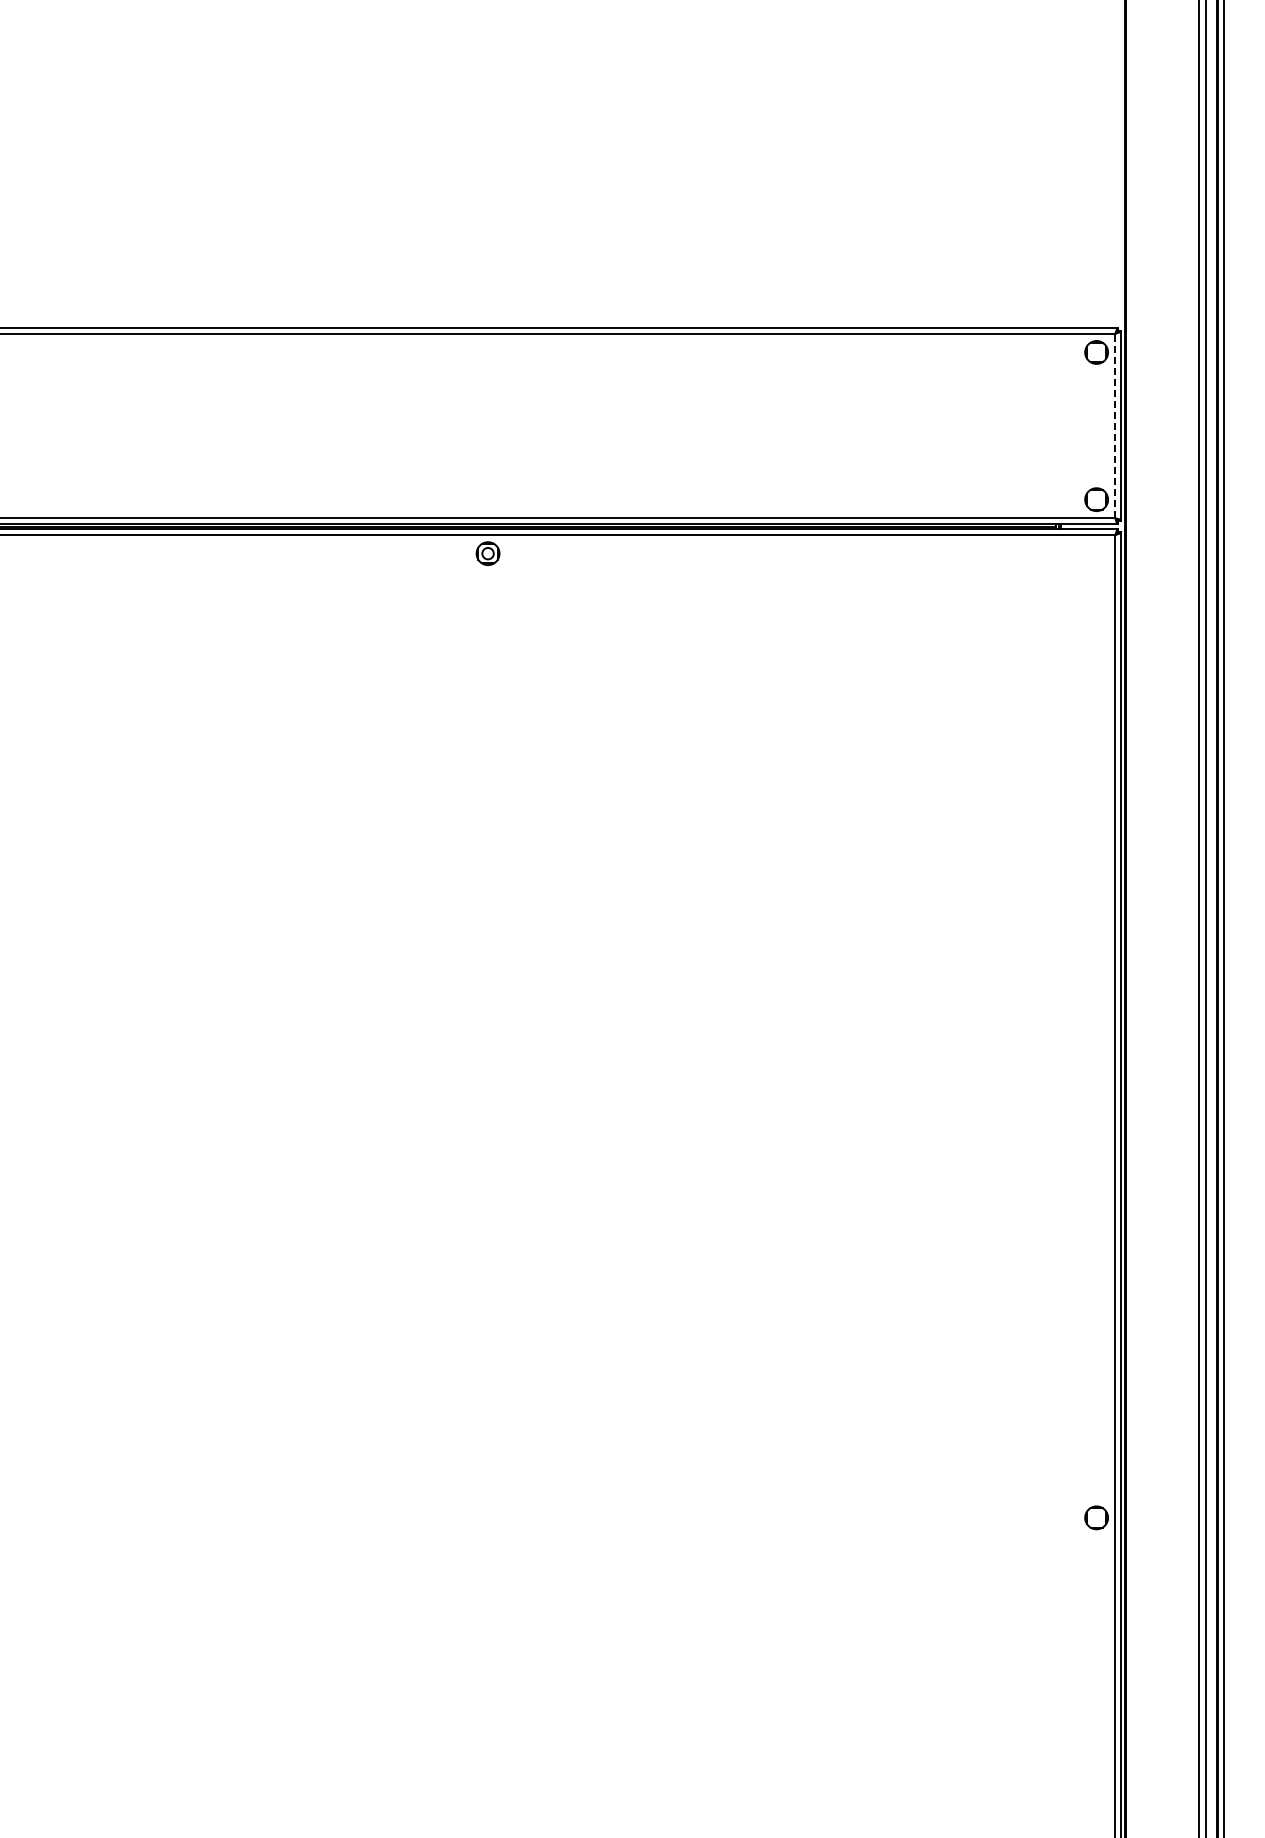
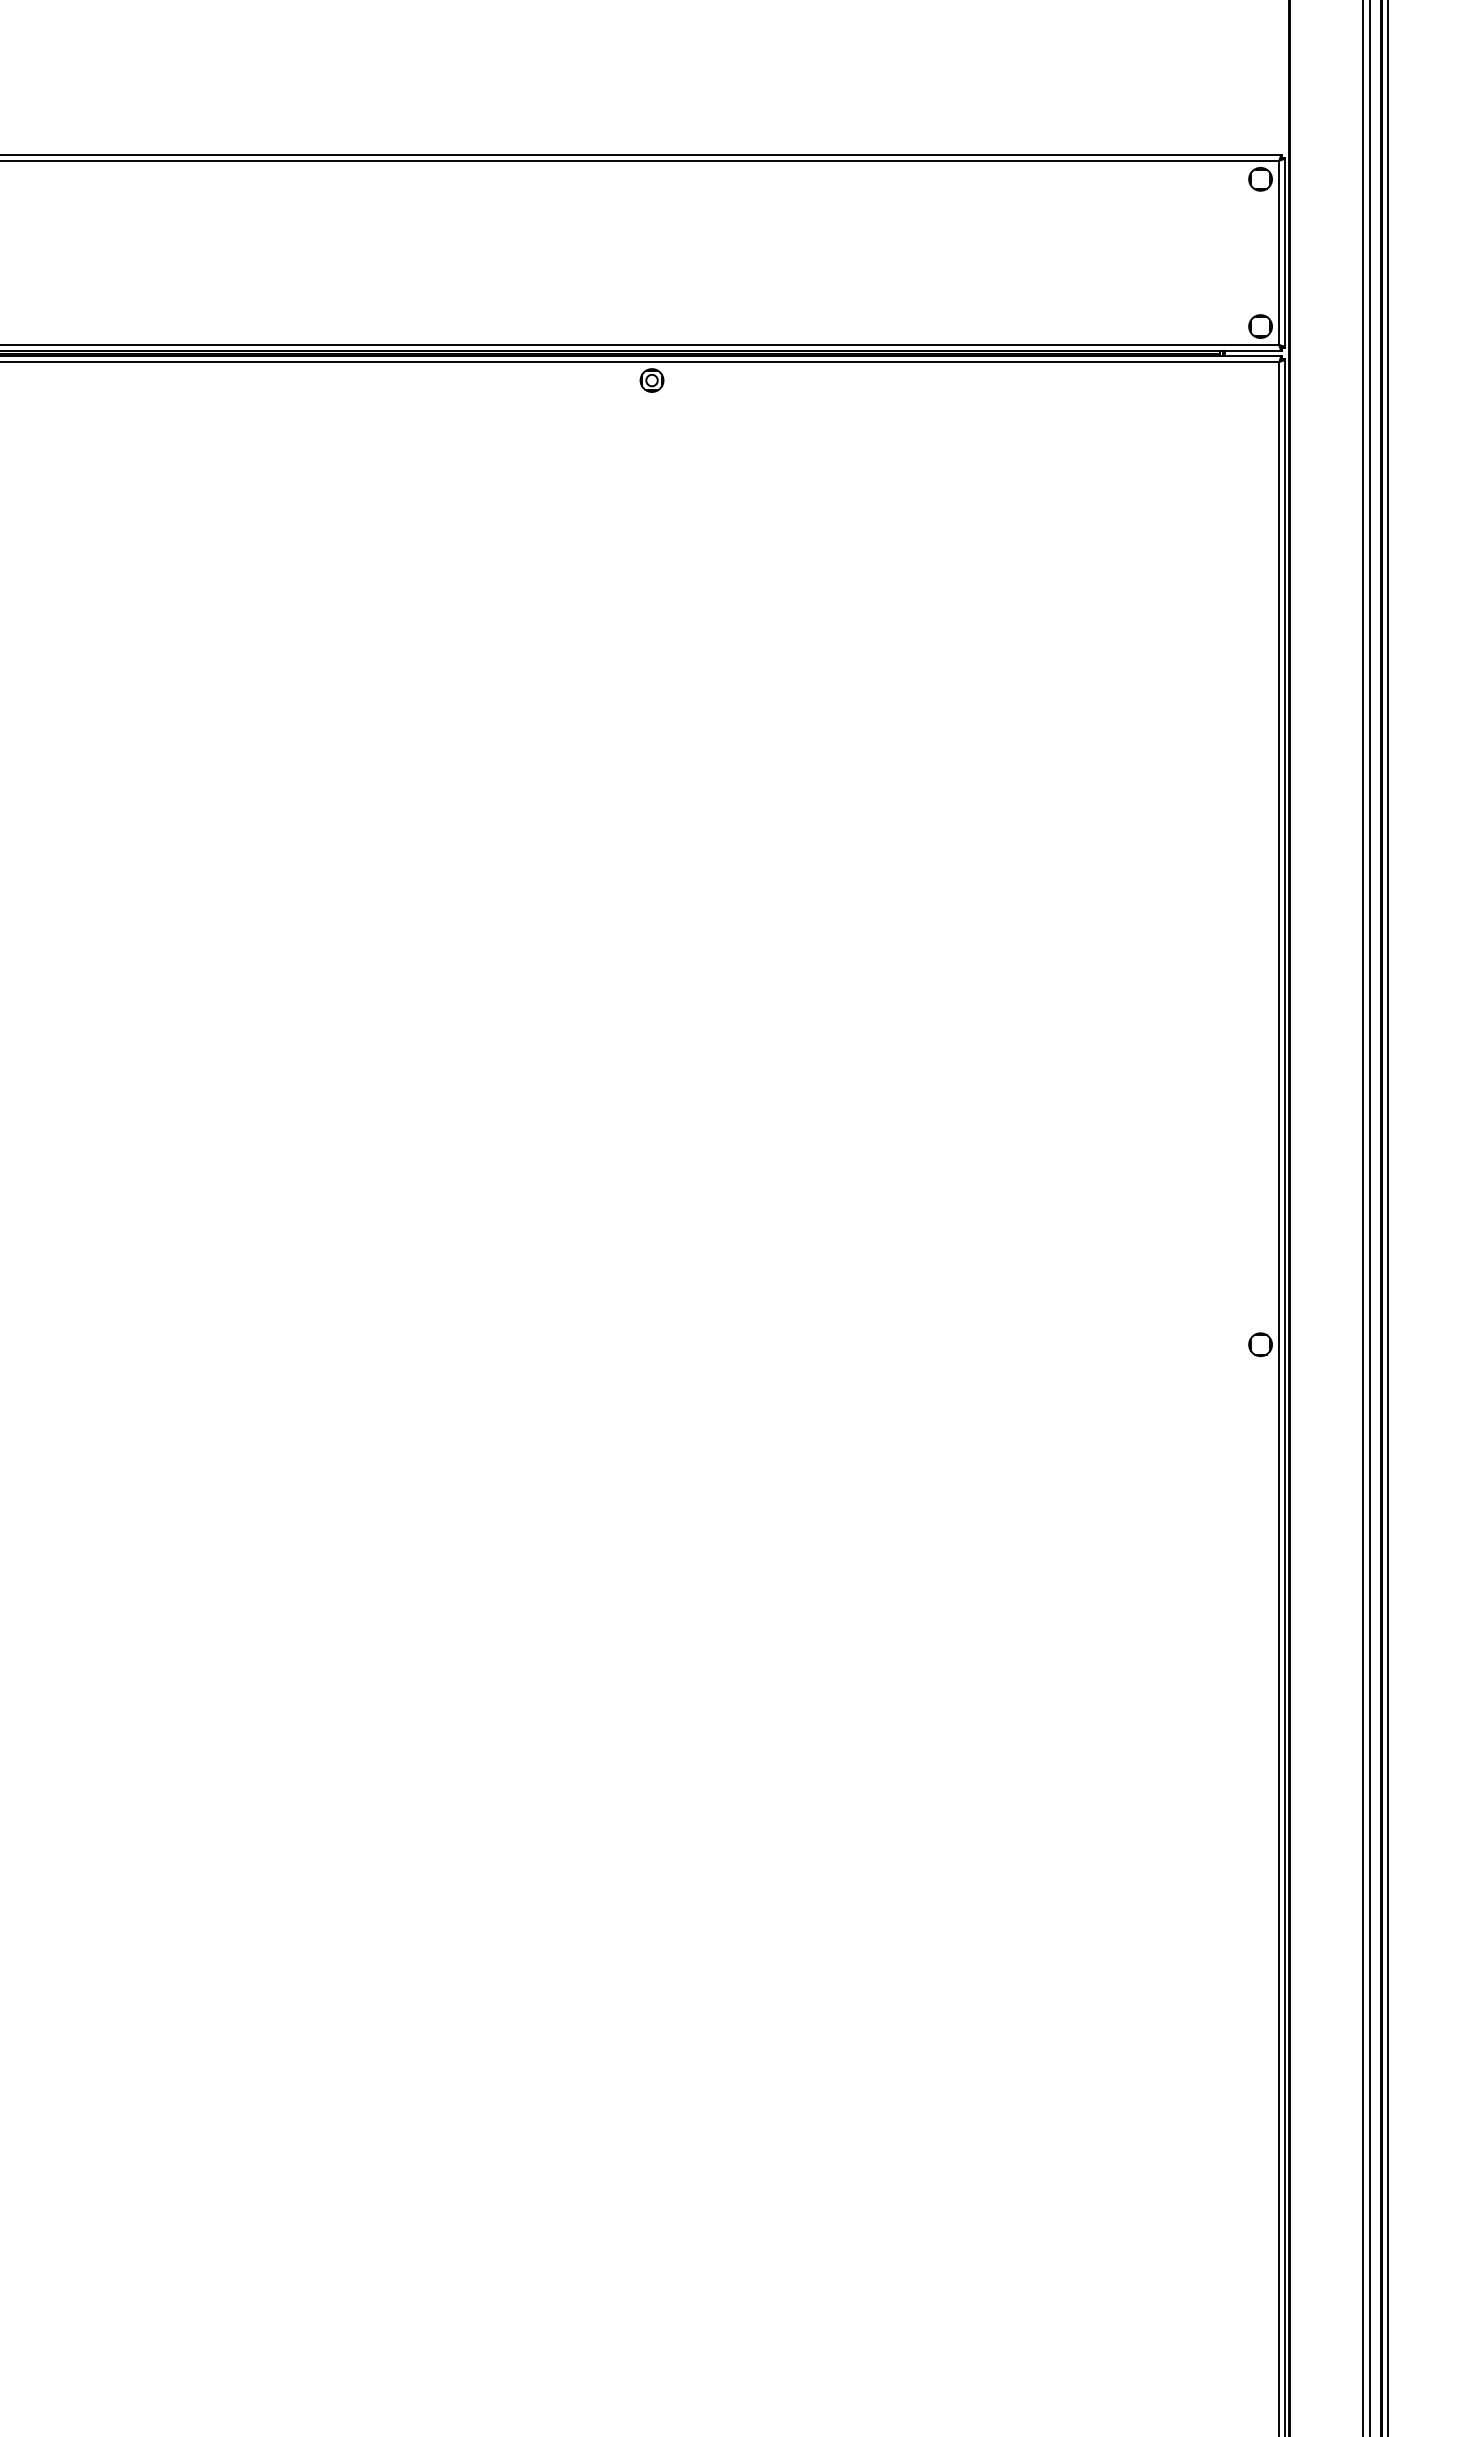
line: (1115, 425) -> (1279, 252), dashed -> solid

